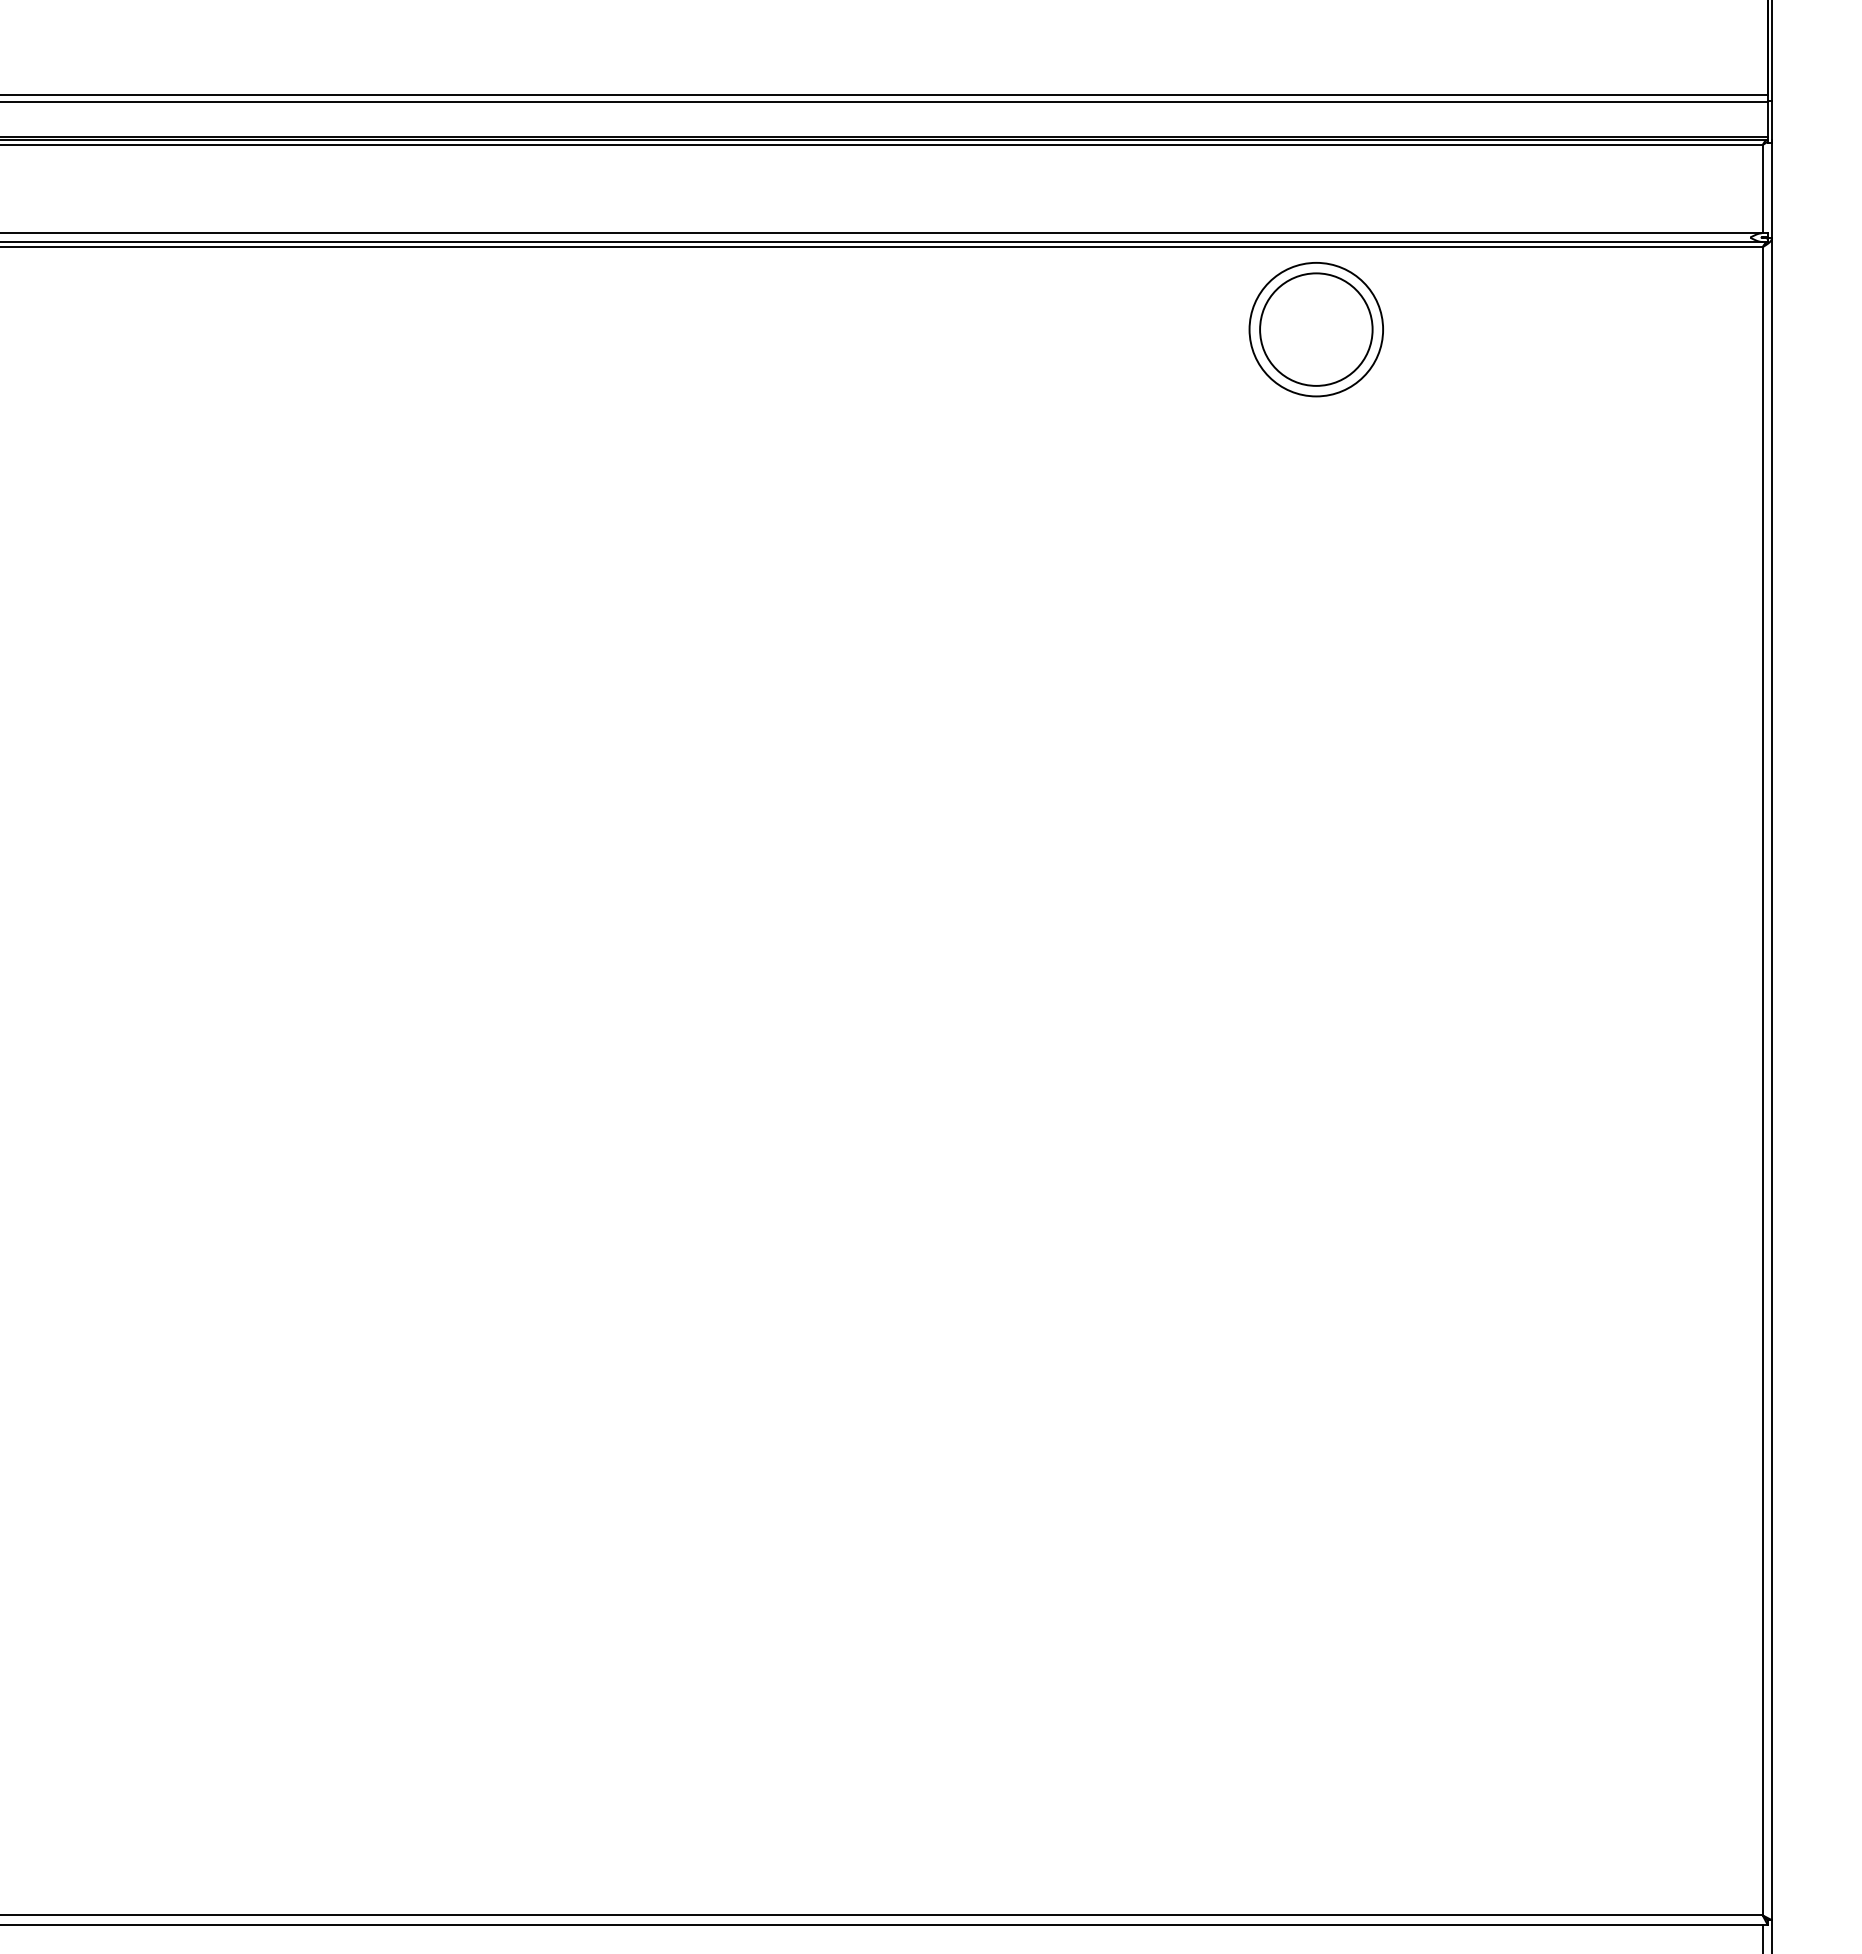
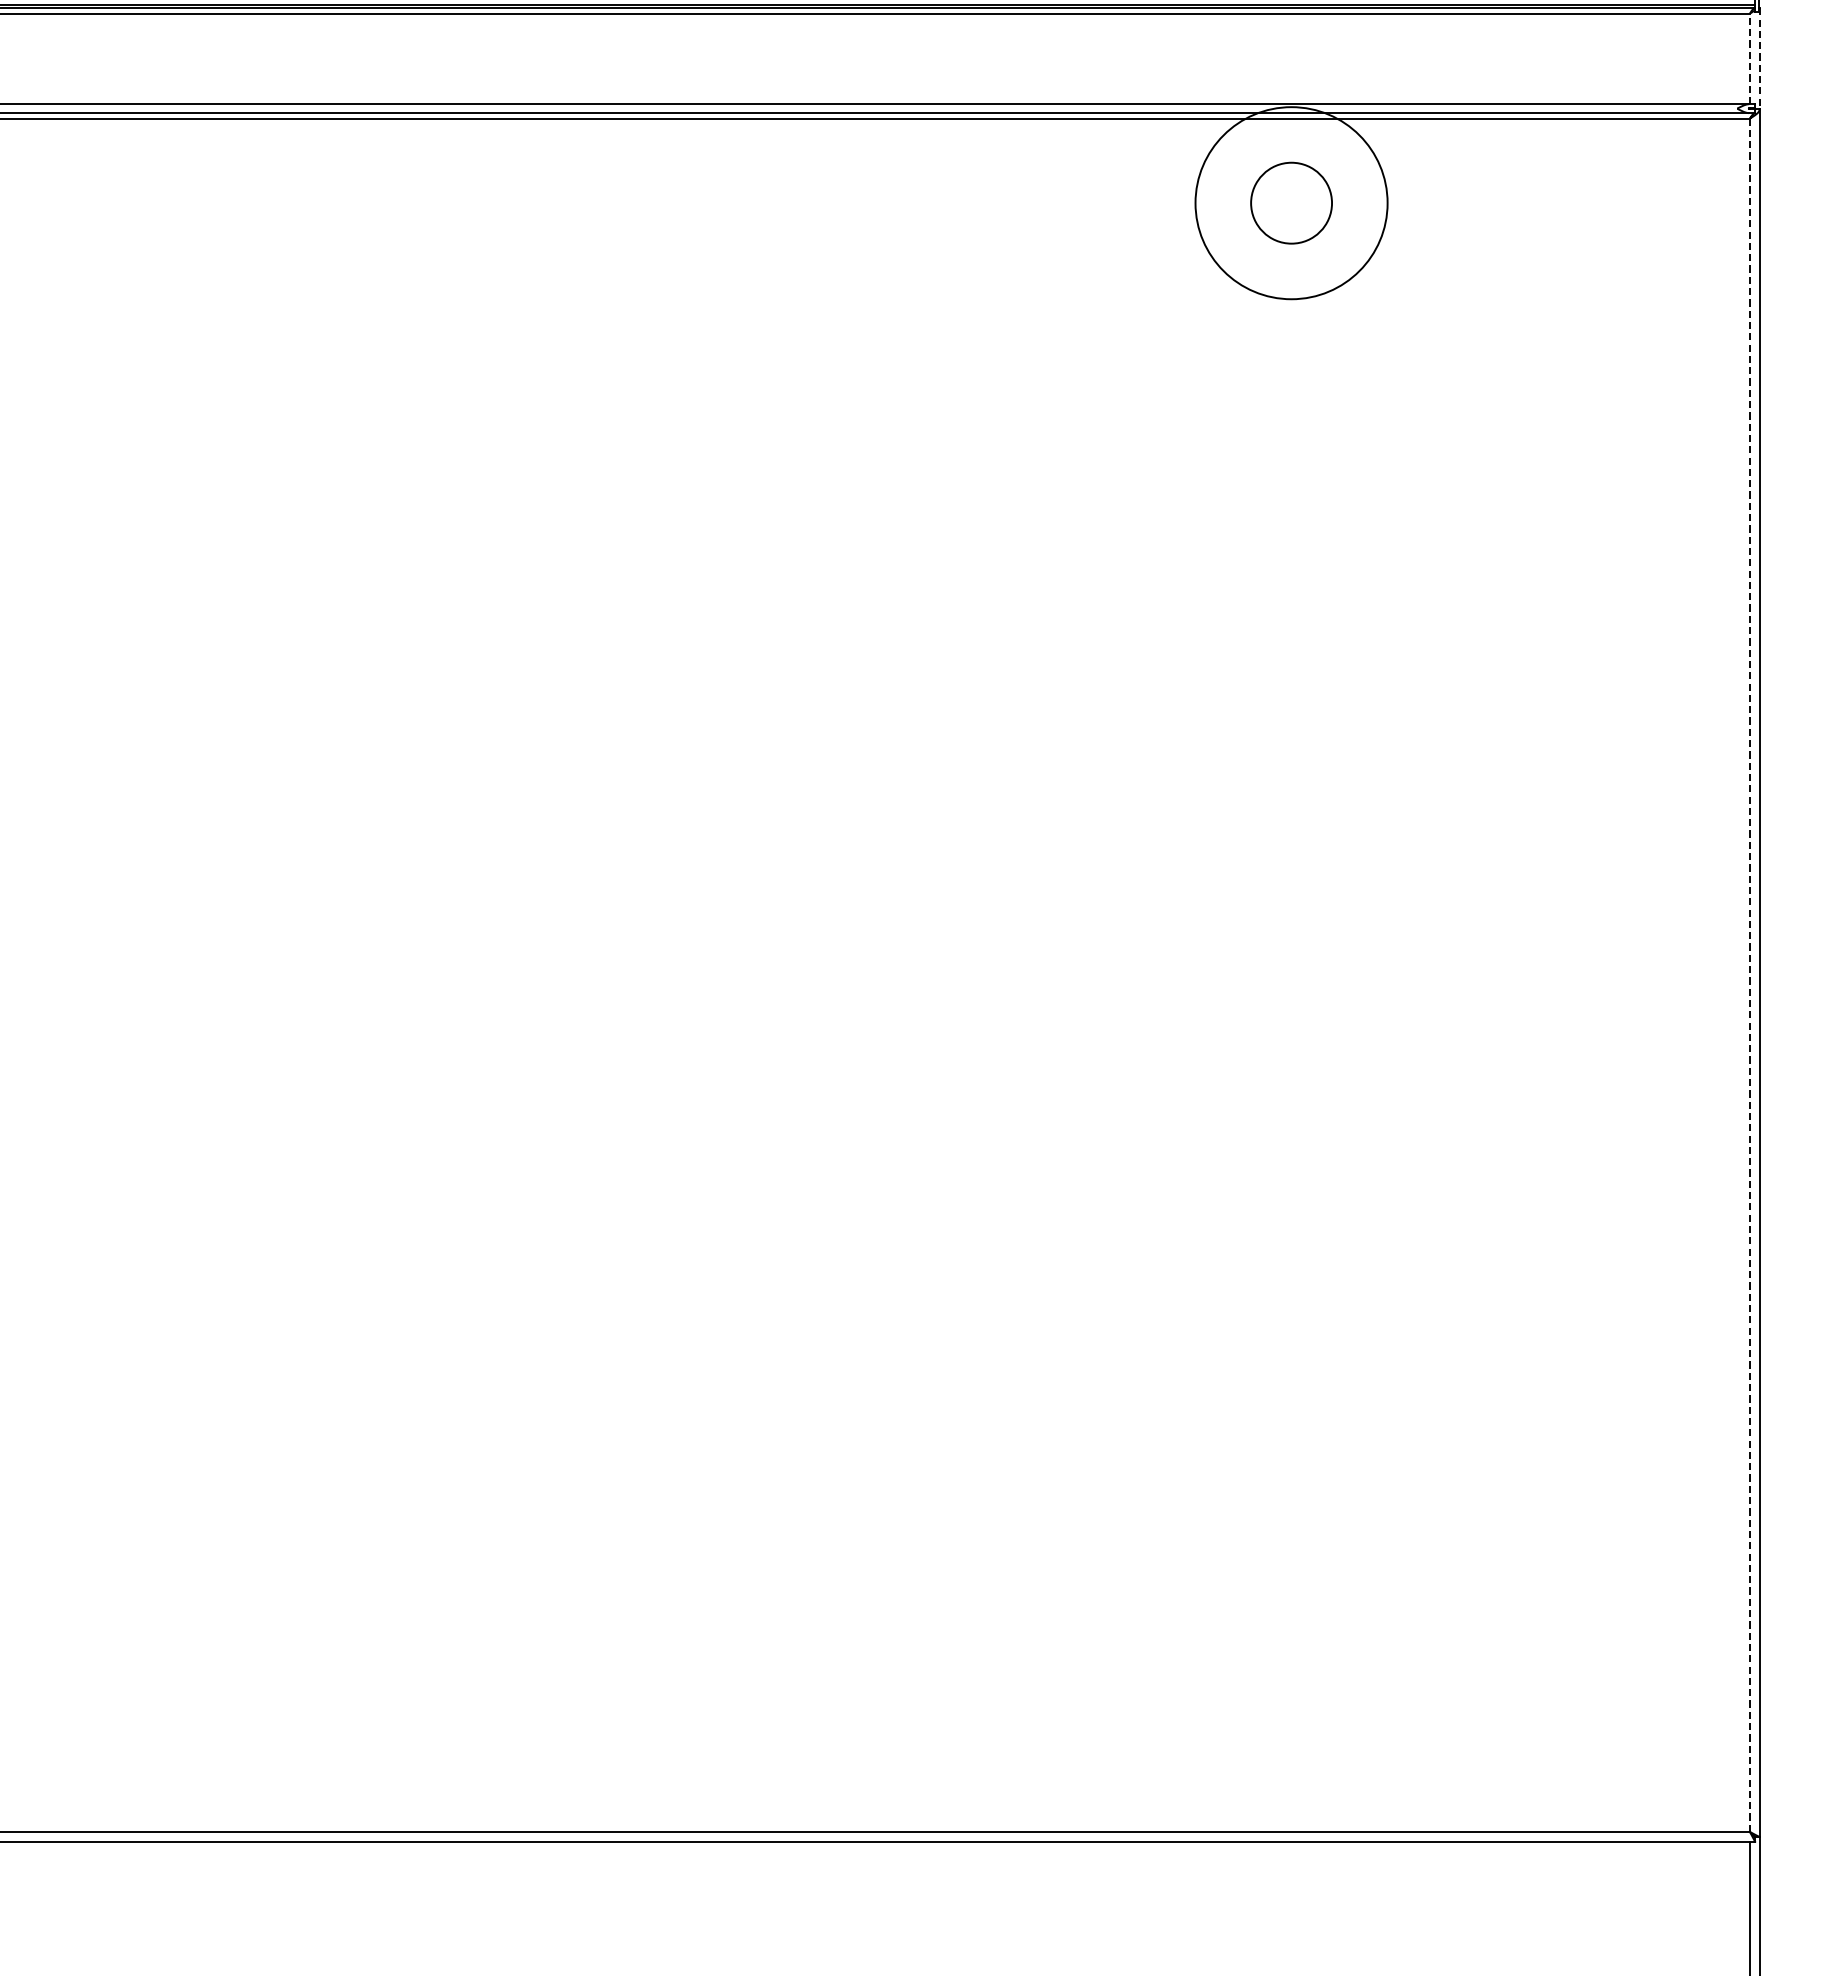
line: (1762, 188) -> (1749, 58), solid -> dashed
line: (1772, 189) -> (1760, 59), solid -> dashed
circle: (1316, 329) -> (1291, 203), size x0.7
circle: (1316, 329) -> (1291, 203), size x1.4
line: (1762, 1081) -> (1749, 975), solid -> dashed

